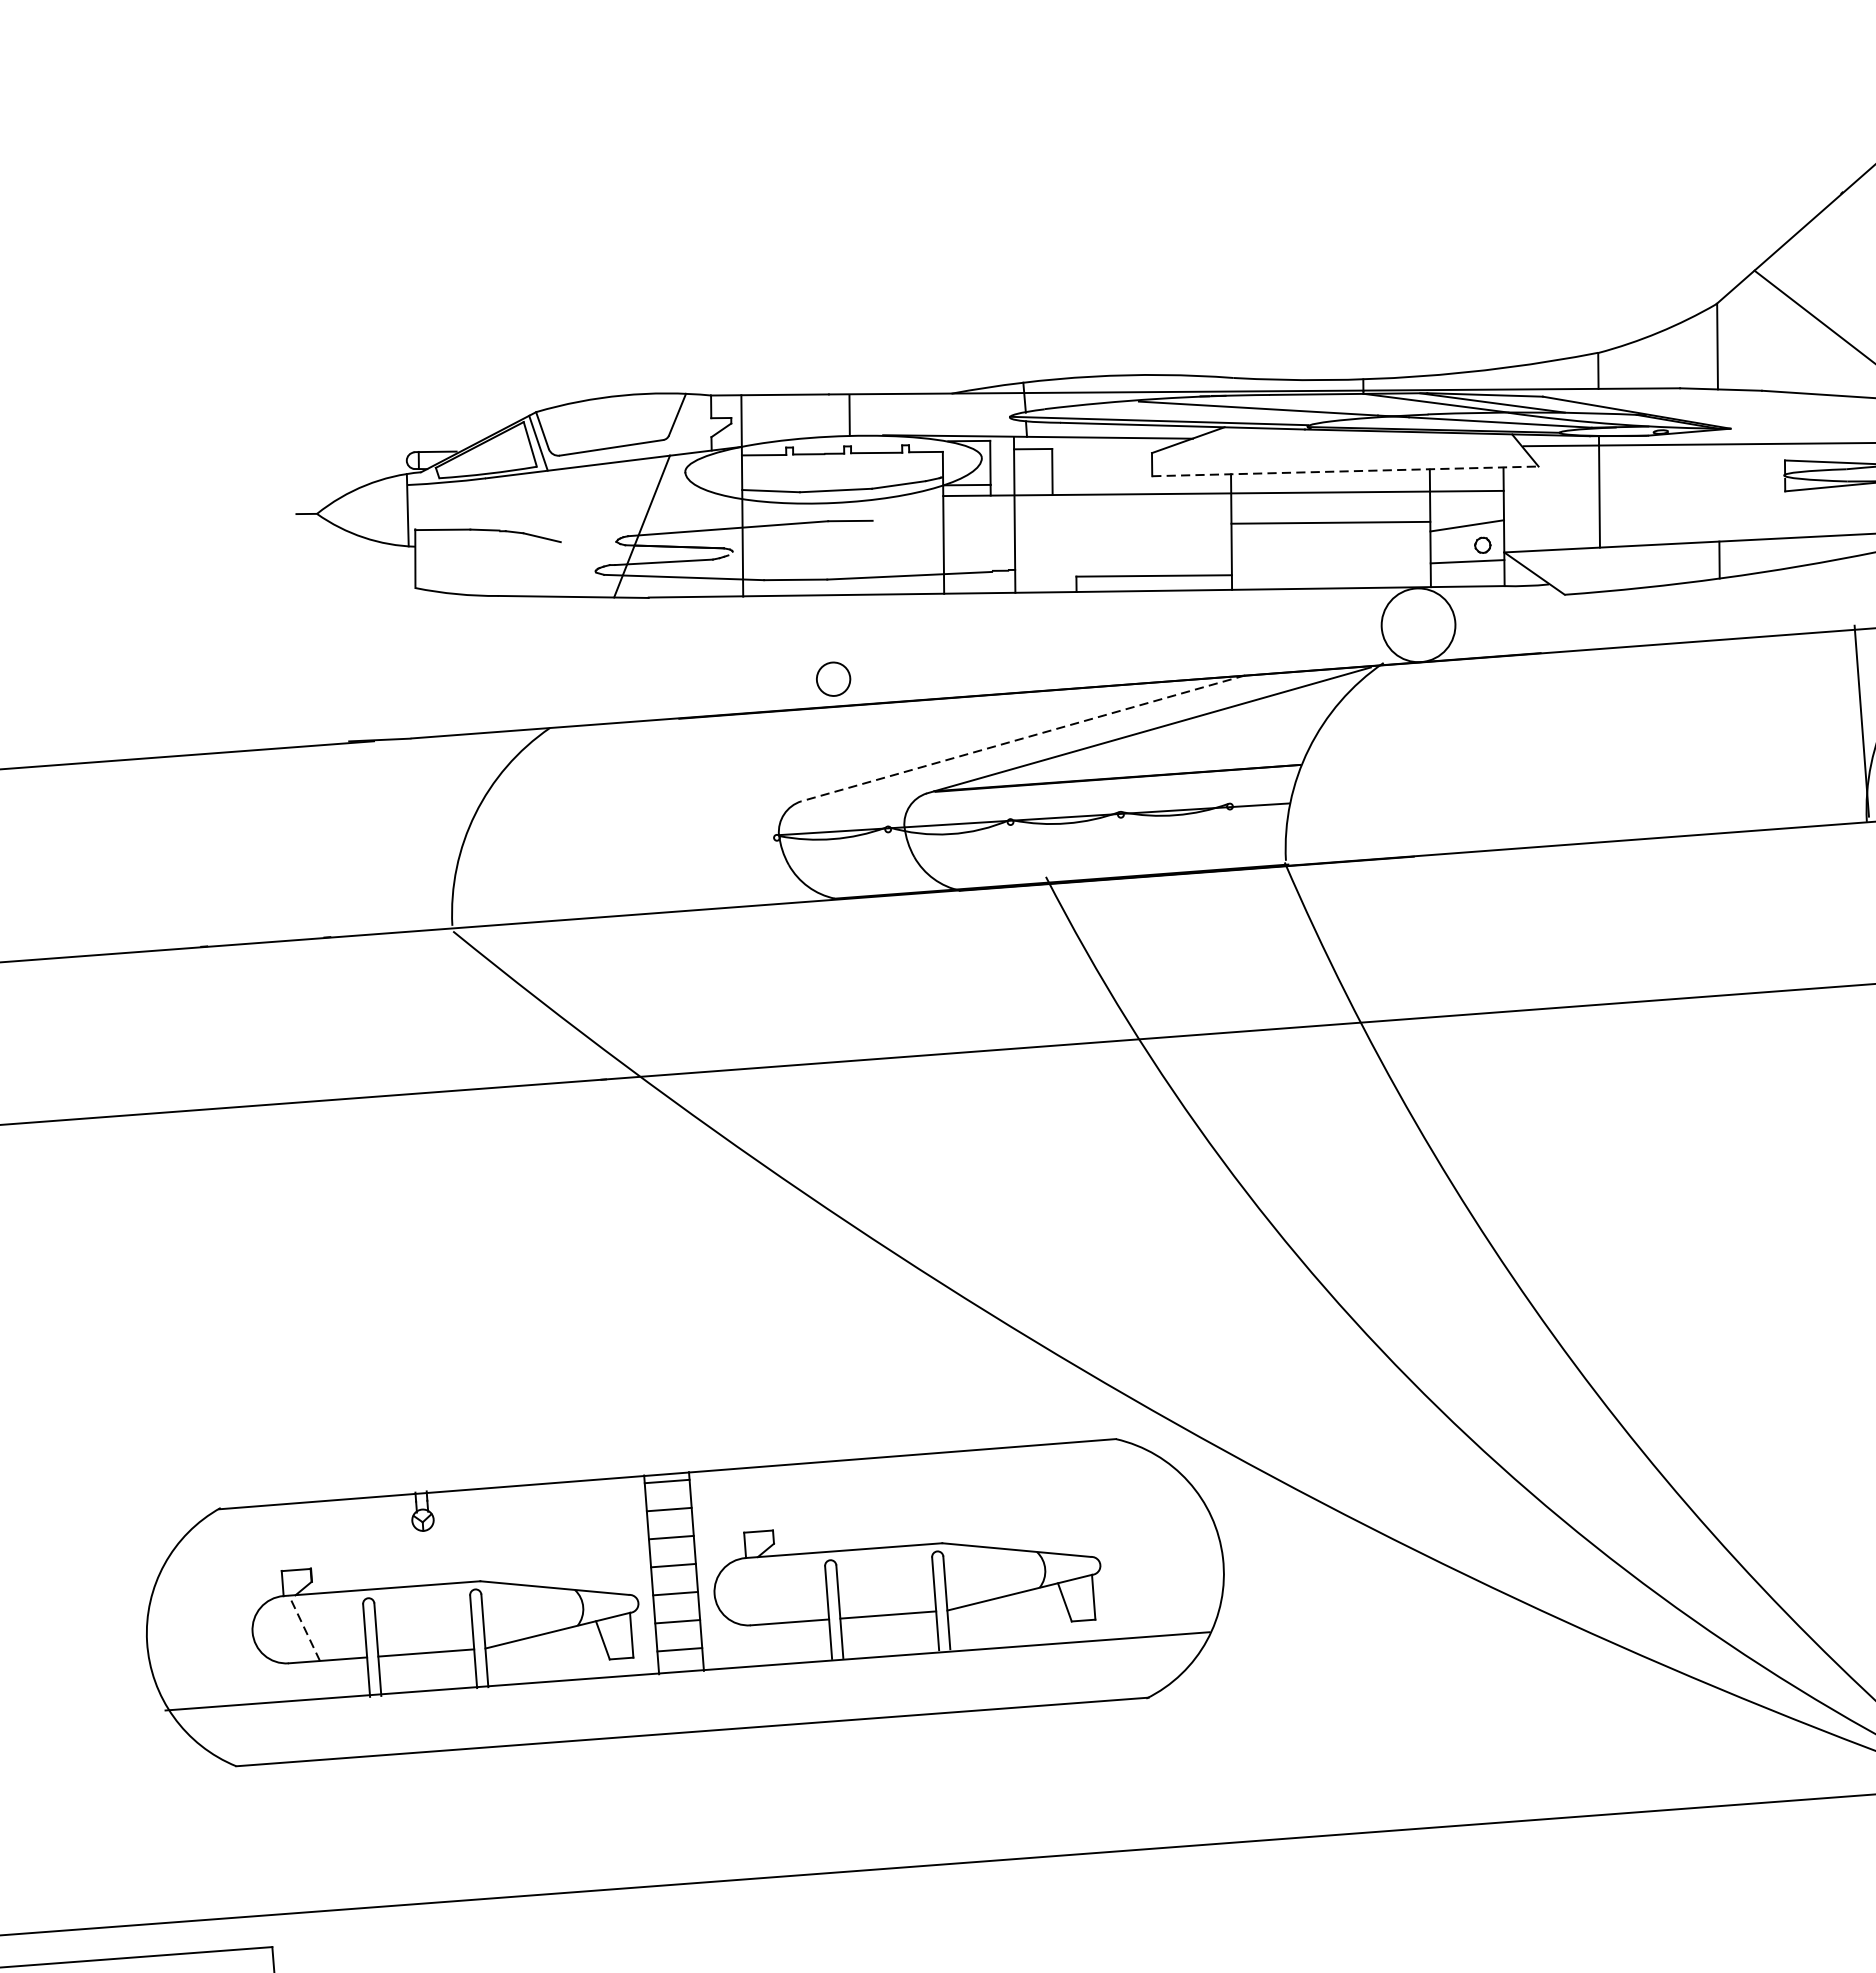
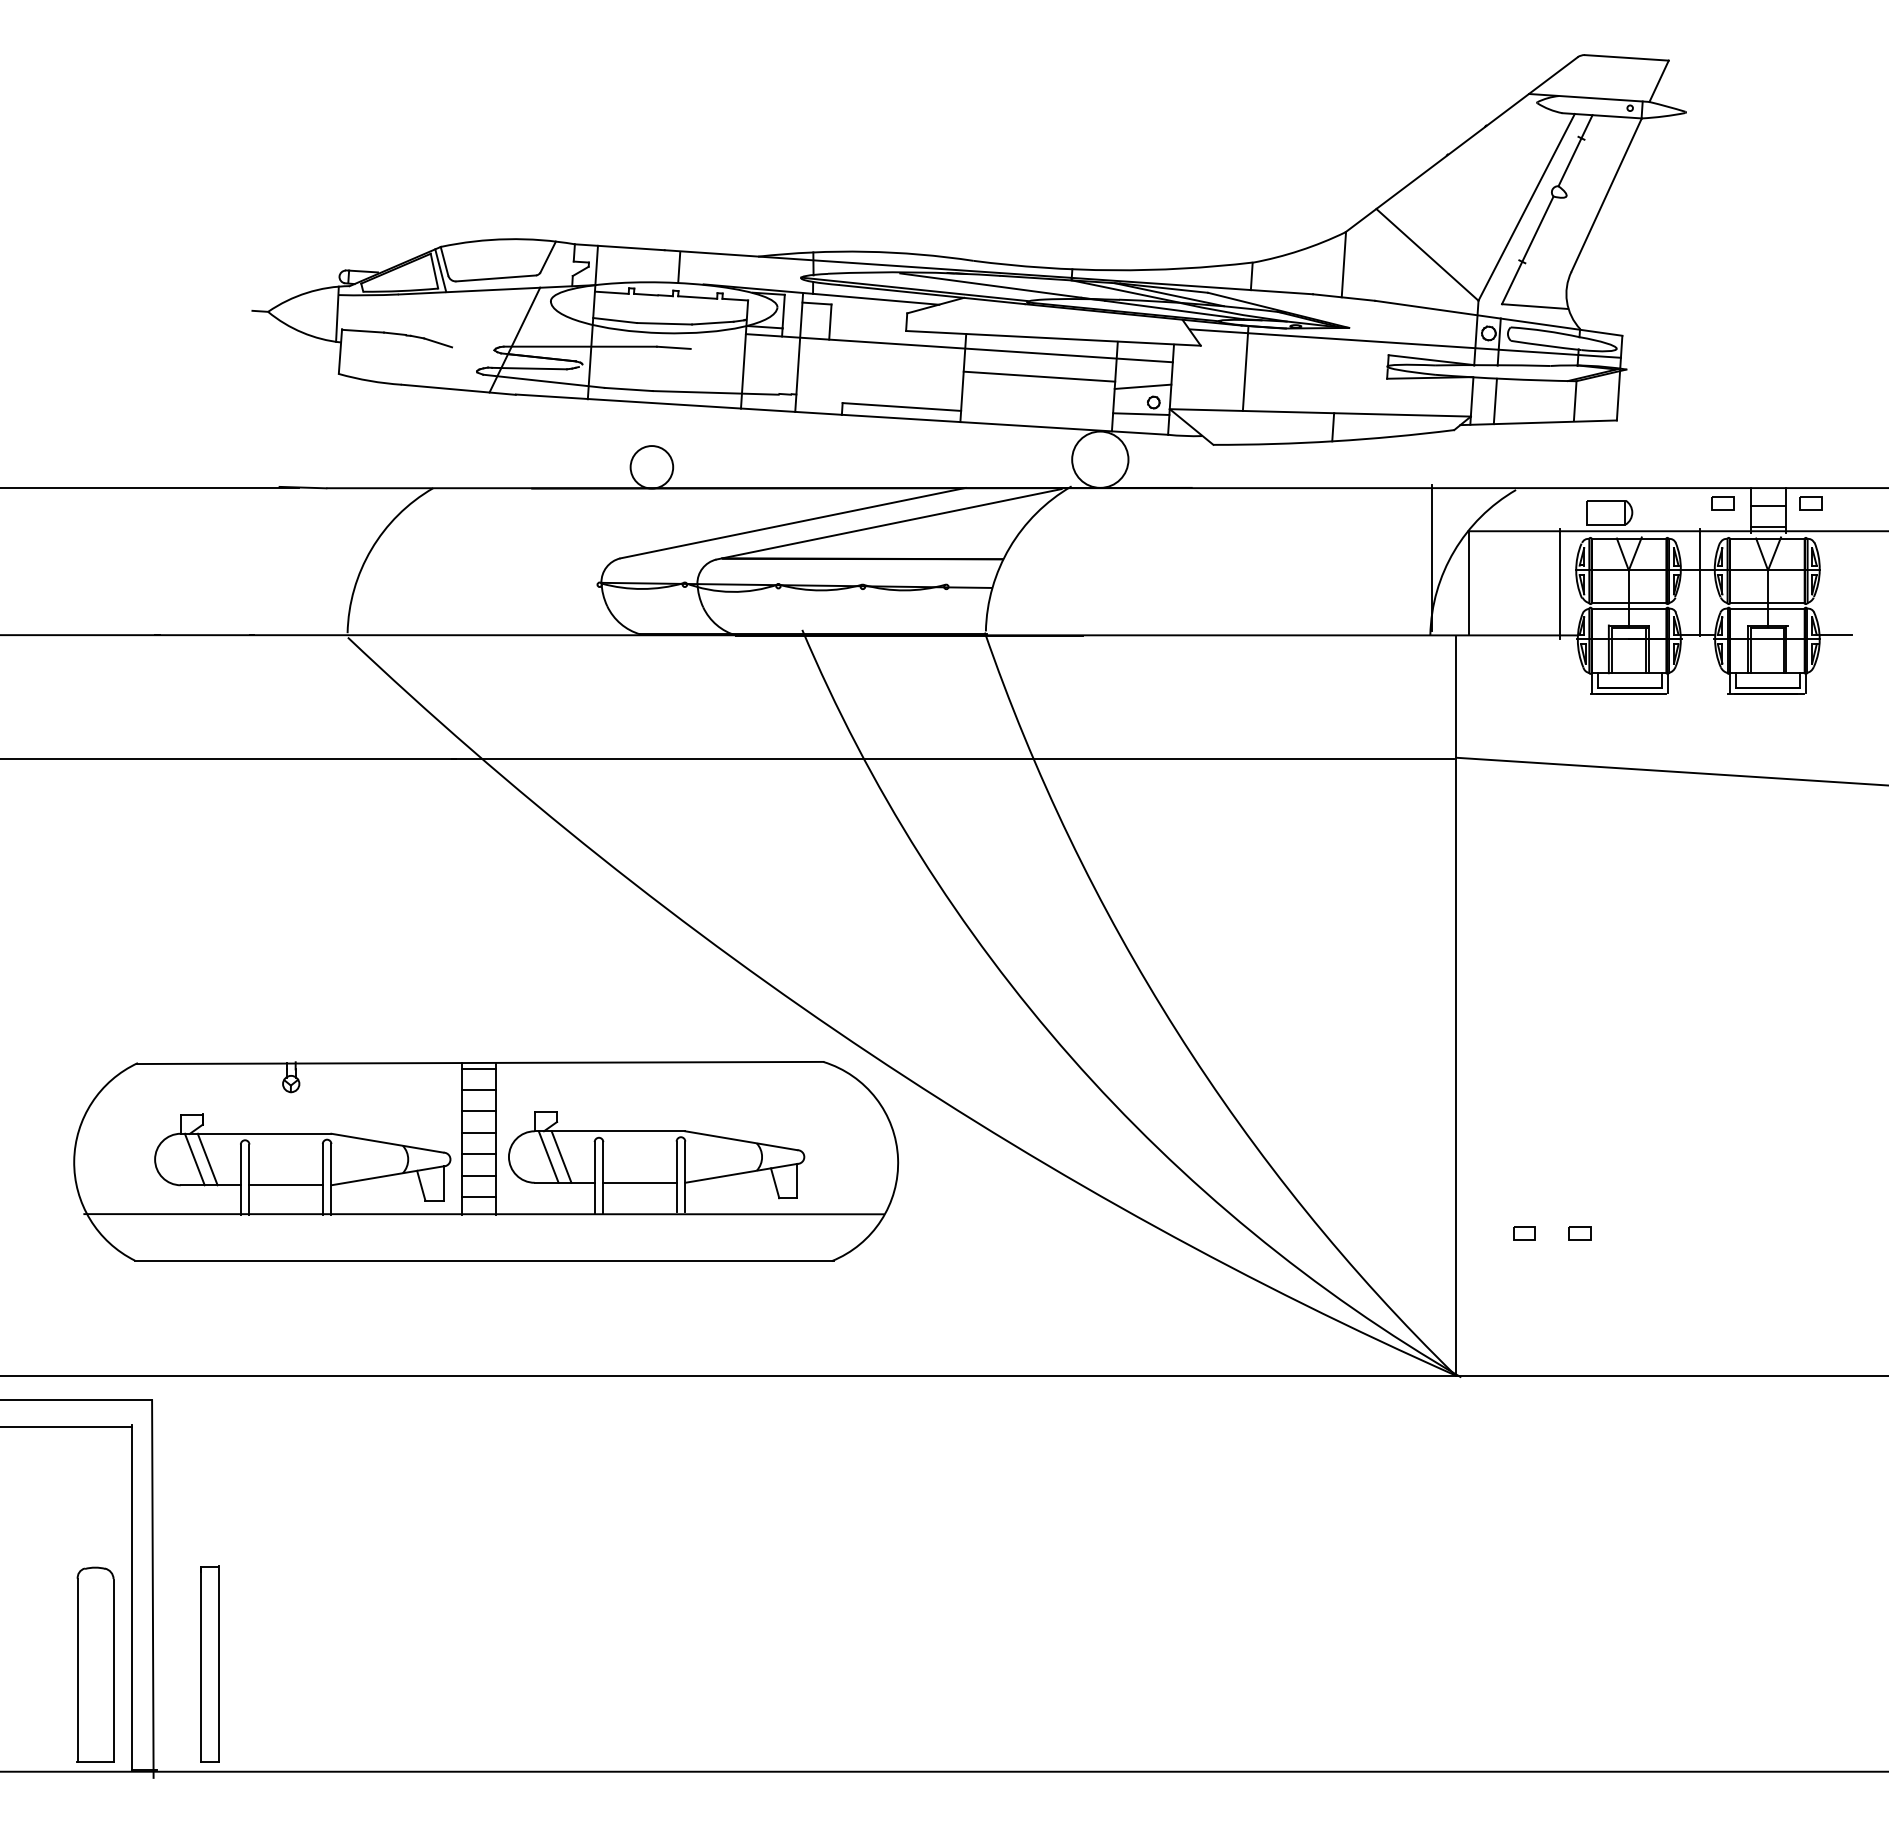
line: (1345, 471) -> (1053, 338), dashed -> solid
circle: (833, 679) -> (651, 467), size x1.67
line: (1022, 738) -> (792, 523), dashed -> solid
line: (783, 1588) -> (561, 1156), added
line: (766, 1589) -> (548, 1156), added
line: (321, 1627) -> (207, 1159), added
line: (304, 1628) -> (194, 1159), dashed -> solid

